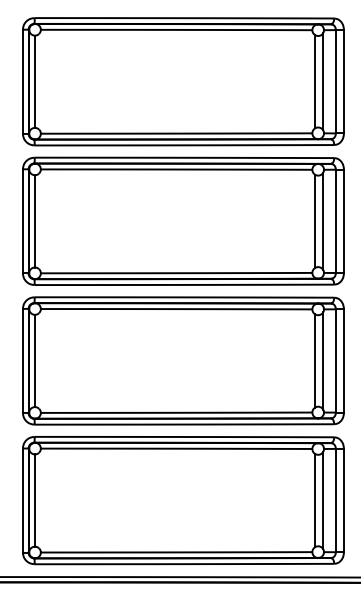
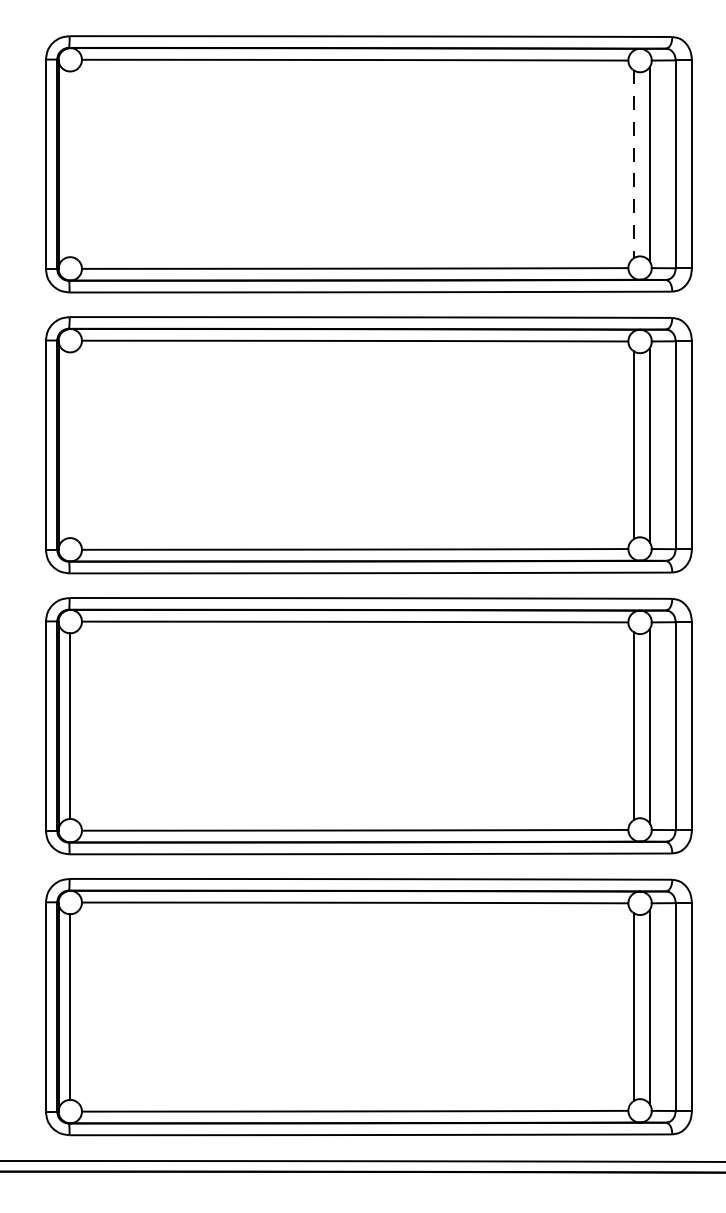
line: (34, 81) -> (69, 163), removed
line: (315, 81) -> (634, 163), solid -> dashed
line: (34, 221) -> (69, 445), removed

